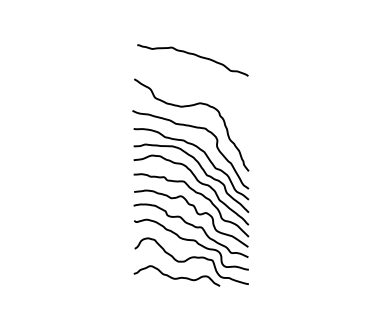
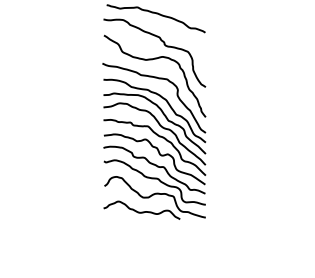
curve: (201, 89) -> (163, 44), added

